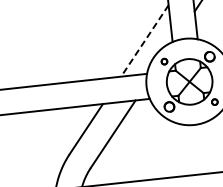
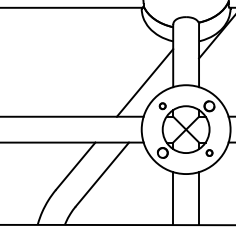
line: (145, 40) -> (145, 82), dashed -> solid
line: (209, 147) -> (199, 198), added
line: (184, 150) -> (173, 198), added

